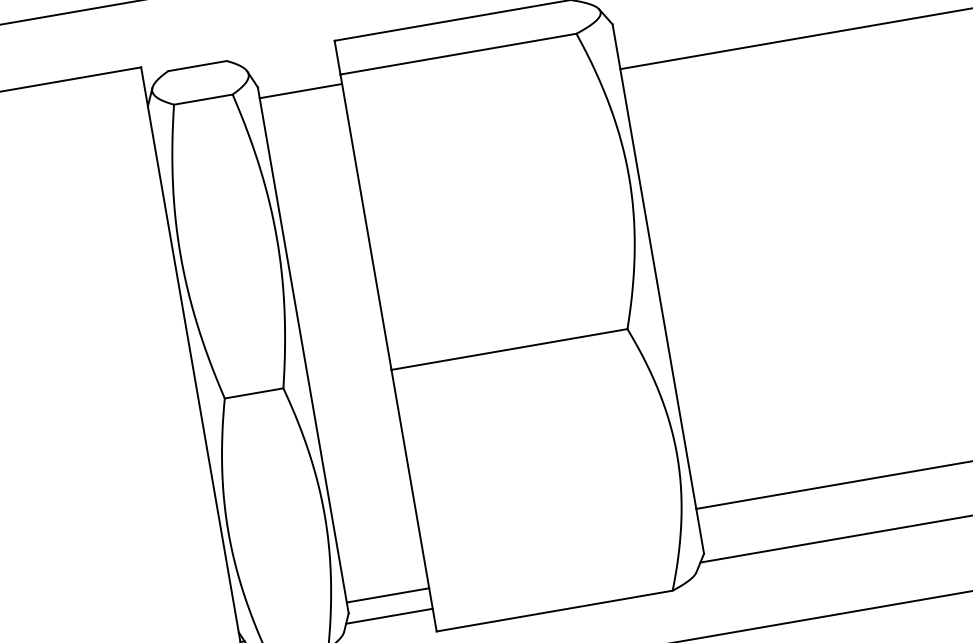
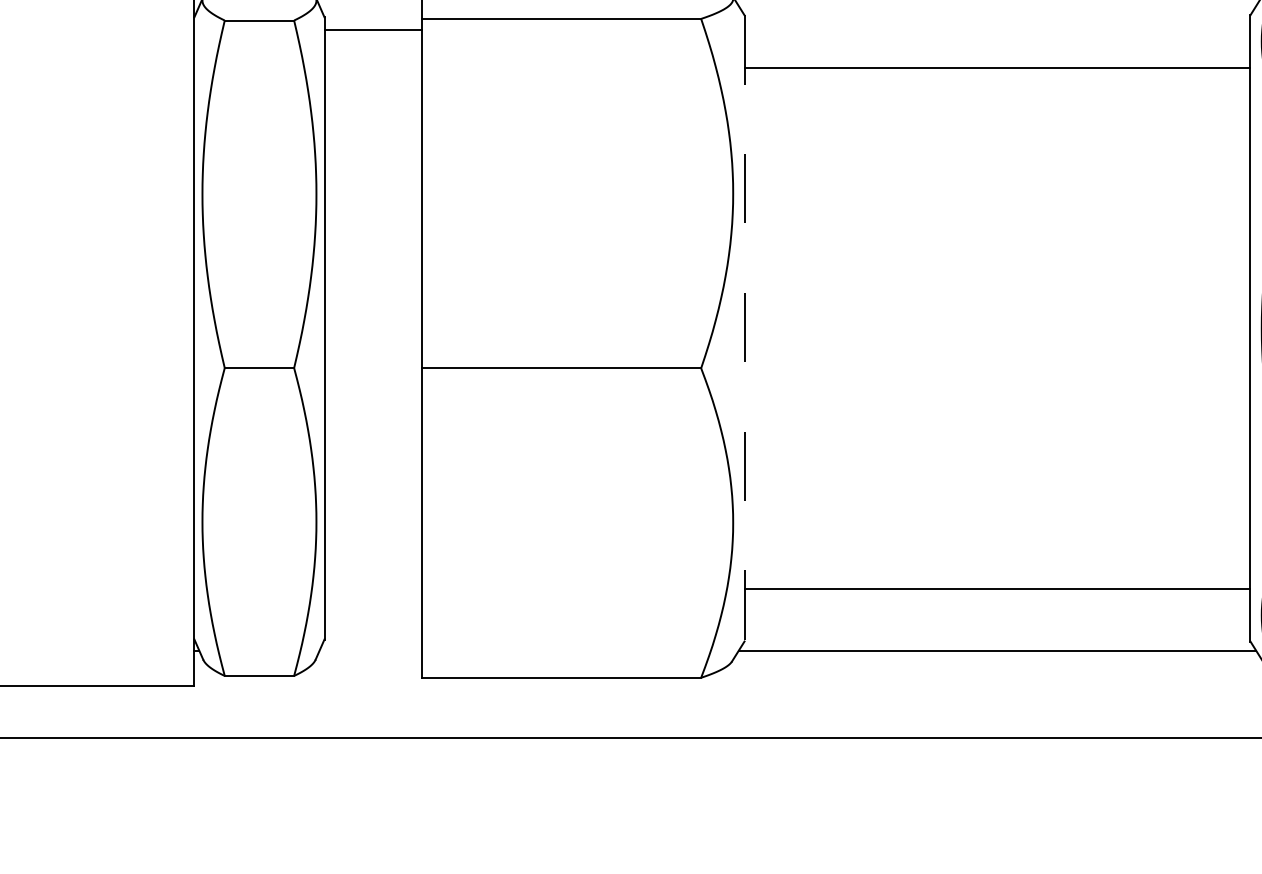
line: (658, 289) -> (744, 328), solid -> dashed
line: (387, 595) -> (372, 626), removed
line: (389, 615) -> (370, 650), removed

